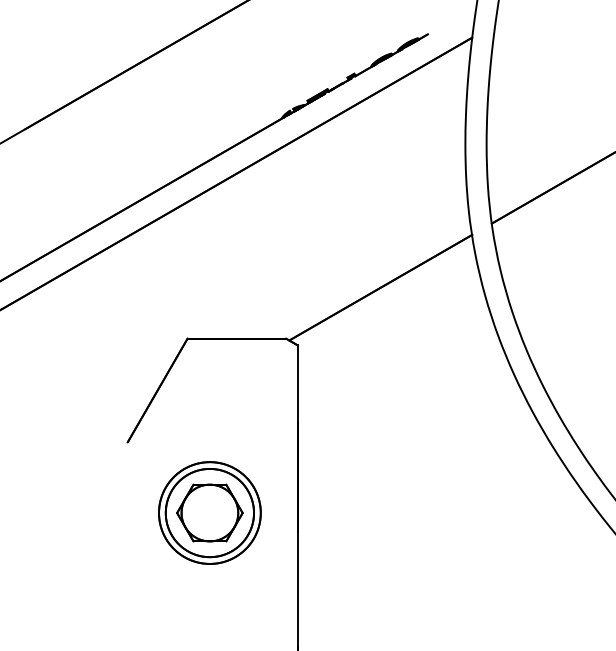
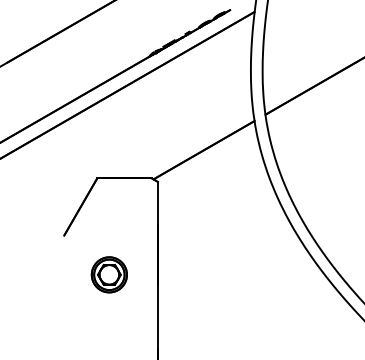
part: (207, 512) -> (108, 274), size x0.62

